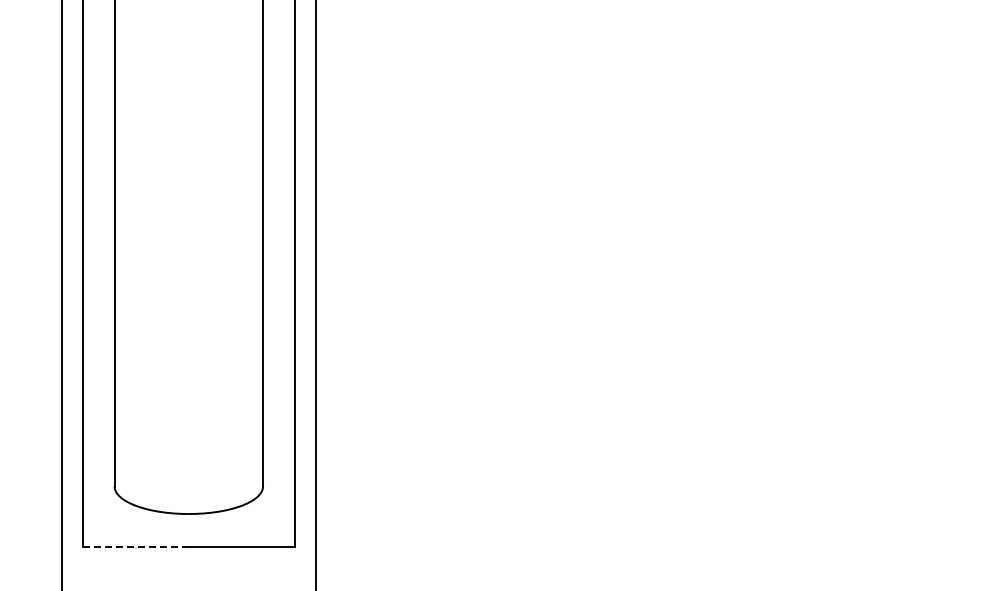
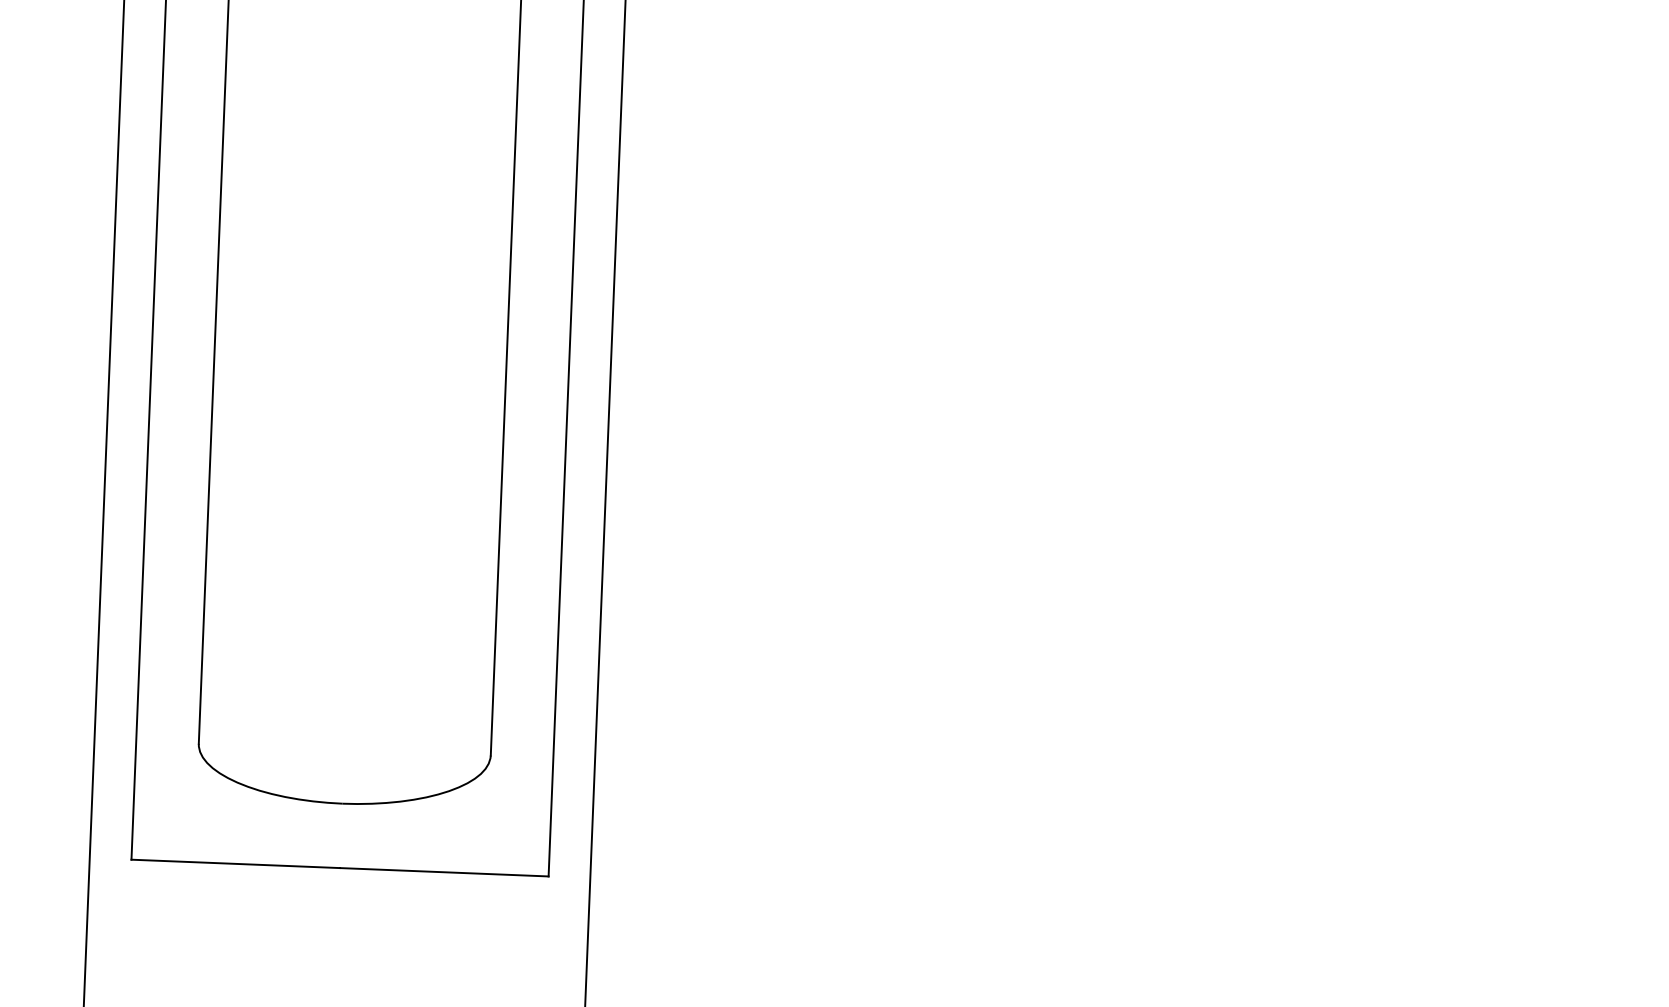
line: (136, 546) -> (237, 863), dashed -> solid

